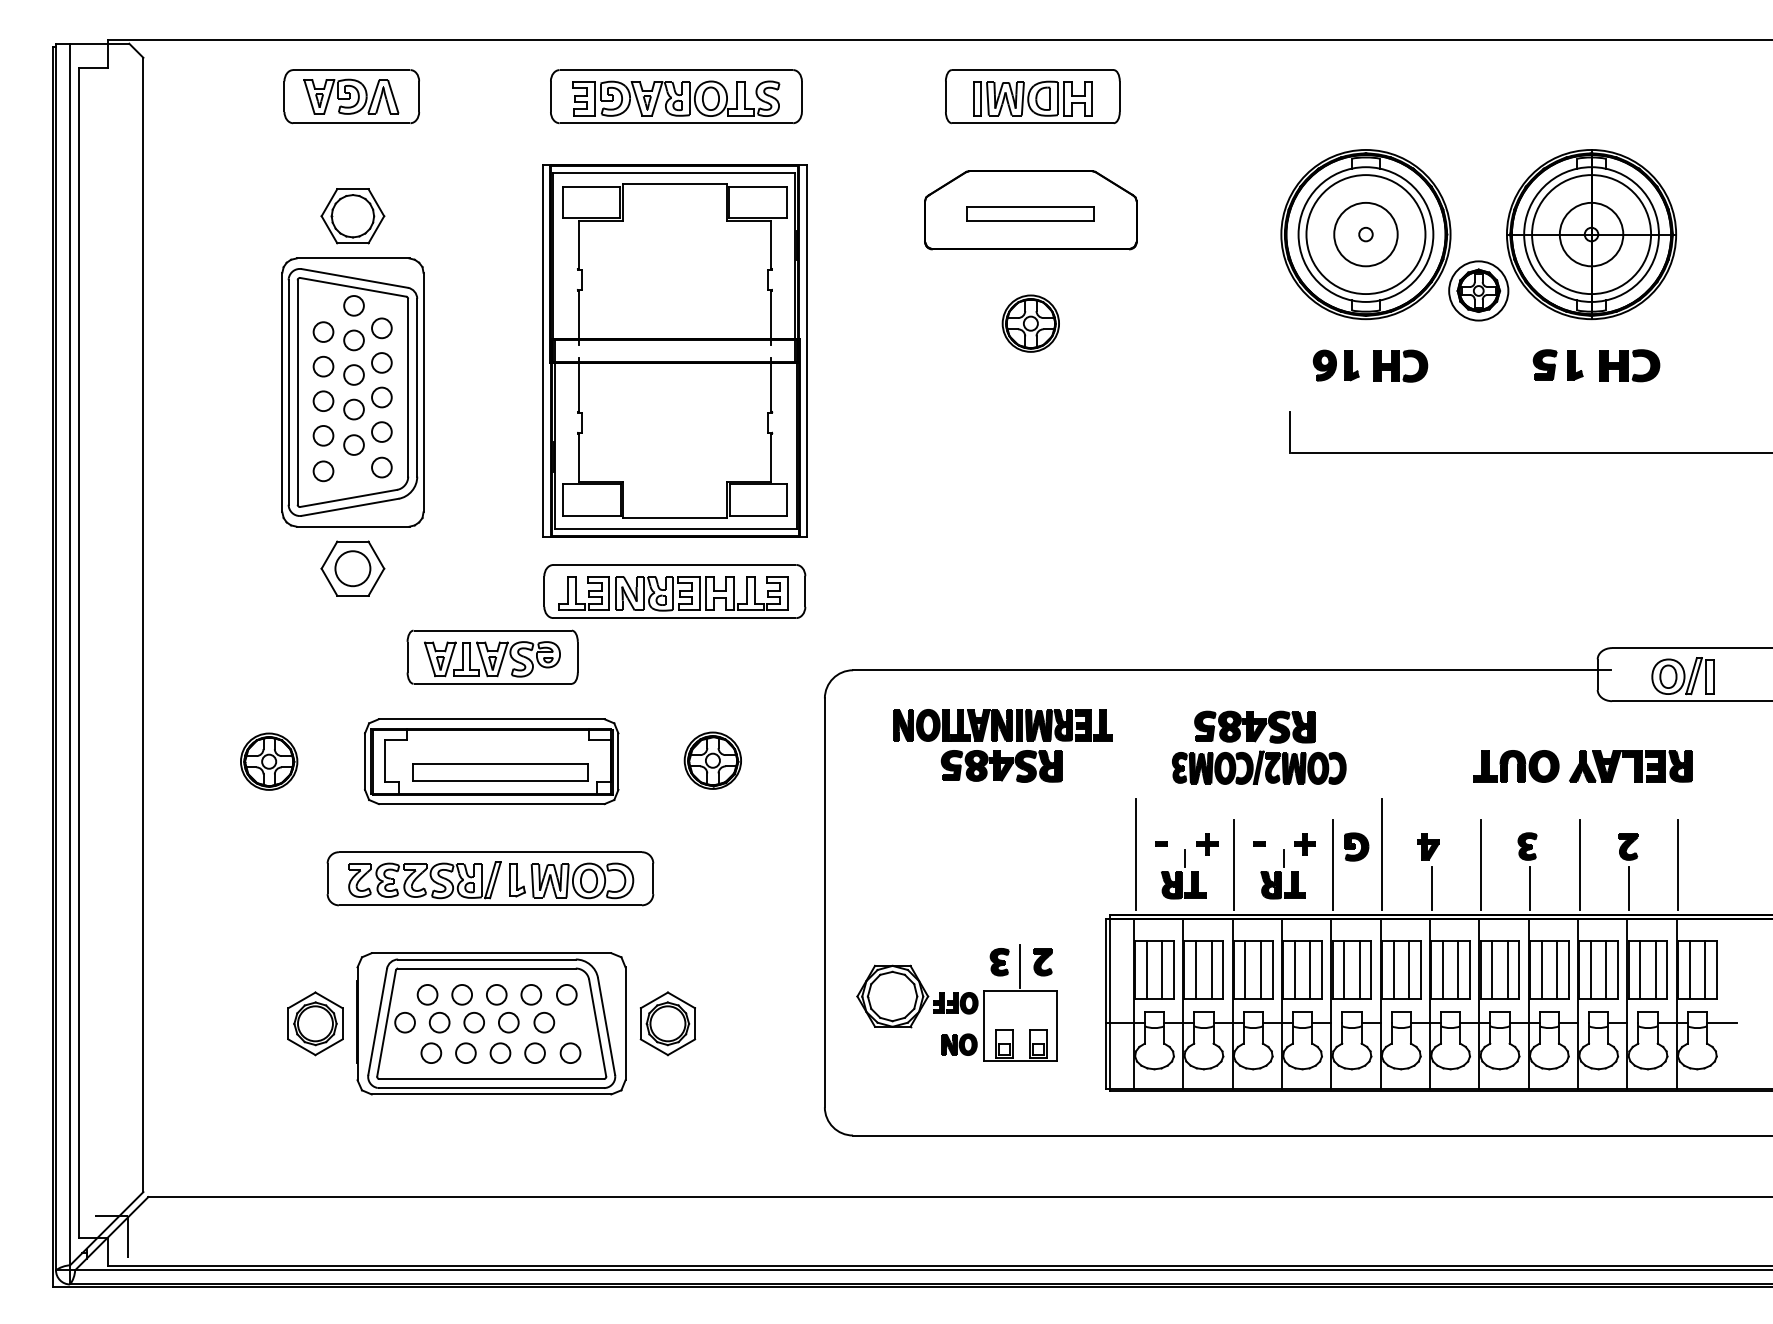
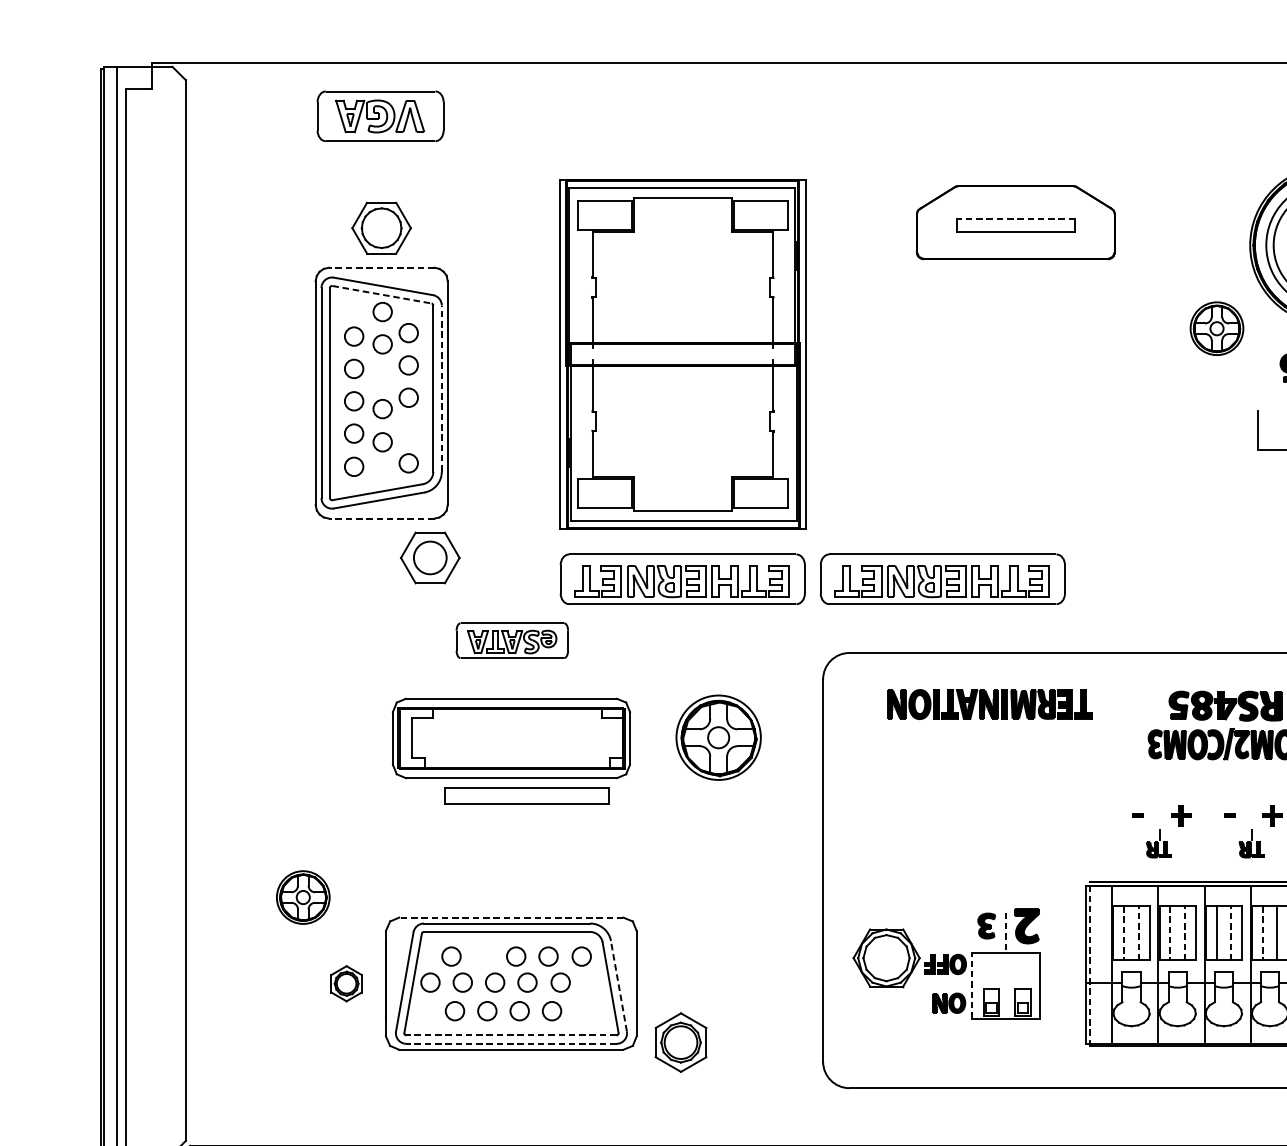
part: (676, 96) -> (684, 116), removed
part: (1032, 96) -> (1017, 116), removed
line: (1030, 206) -> (1015, 219), solid -> dashed
line: (352, 258) -> (381, 267), solid -> dashed
line: (353, 287) -> (382, 294), solid -> dashed
part: (1030, 323) -> (1216, 328), moved
part: (353, 374) -> (382, 376), removed
line: (417, 387) -> (442, 388), solid -> dashed
part: (381, 431) -> (408, 429), removed
line: (352, 526) -> (381, 518), solid -> dashed
part: (352, 568) -> (429, 557), moved
part: (952, 591) -> (942, 579), added
part: (492, 656) -> (512, 640), size x0.7
part: (712, 760) -> (718, 737), size x1.6
part: (269, 761) -> (303, 897), moved
part: (1001, 766) -> (988, 742), removed
part: (500, 772) -> (527, 796), moved
line: (1135, 854) -> (1113, 825), removed
line: (1234, 864) -> (1206, 834), removed
part: (1183, 874) -> (1158, 844), size x0.6
part: (1282, 874) -> (1251, 844), size x0.6
part: (490, 878) -> (510, 847), removed
line: (491, 953) -> (511, 917), solid -> dashed
part: (1042, 962) -> (1026, 926), size x1.4
line: (1020, 966) -> (1006, 930), solid -> dashed
line: (1162, 969) -> (1139, 932), solid -> dashed
line: (1211, 969) -> (1184, 932), solid -> dashed
line: (1261, 969) -> (1231, 932), solid -> dashed
line: (1146, 970) -> (1124, 933), solid -> dashed
line: (1196, 970) -> (1170, 933), solid -> dashed
line: (1294, 970) -> (1262, 933), solid -> dashed
part: (461, 994) -> (483, 956), removed
line: (1110, 1002) -> (1090, 963), solid -> dashed
part: (315, 1023) -> (346, 983), size x0.6
part: (667, 1023) -> (680, 1042), moved
line: (983, 1025) -> (971, 985), solid -> dashed
line: (606, 1026) -> (618, 986), solid -> dashed
part: (570, 1052) -> (585, 1010), removed
line: (491, 1079) -> (511, 1035), solid -> dashed
line: (491, 1088) -> (511, 1044), solid -> dashed

